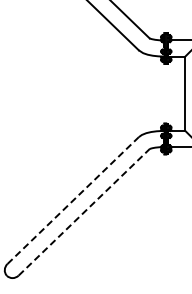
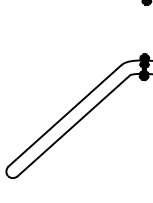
line: (73, 200) -> (65, 115), dashed -> solid
line: (84, 211) -> (74, 124), dashed -> solid

